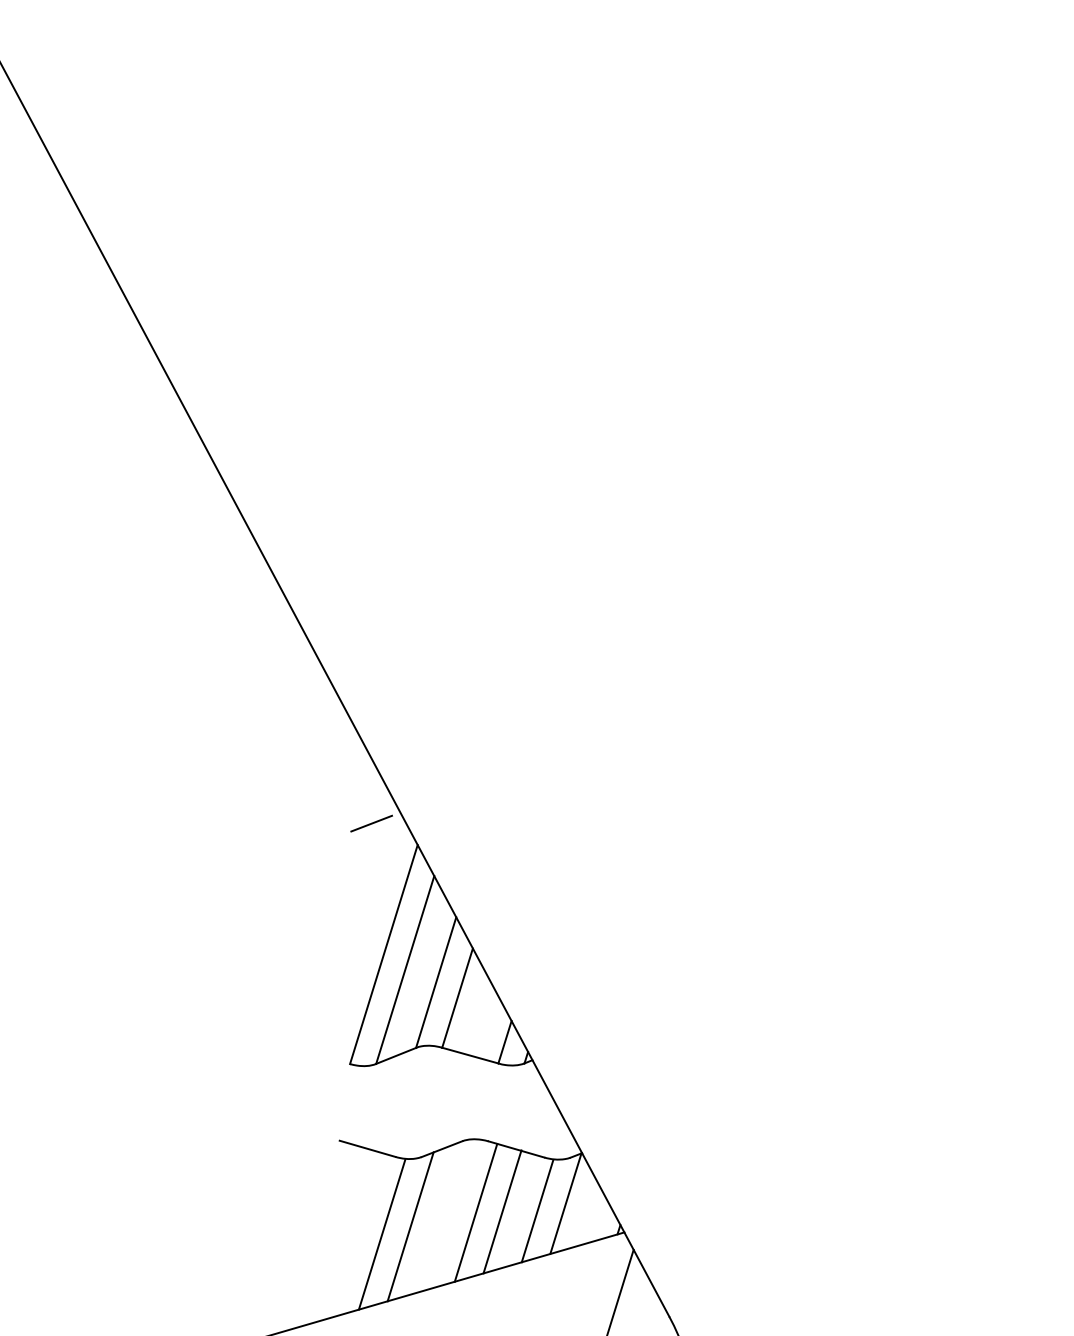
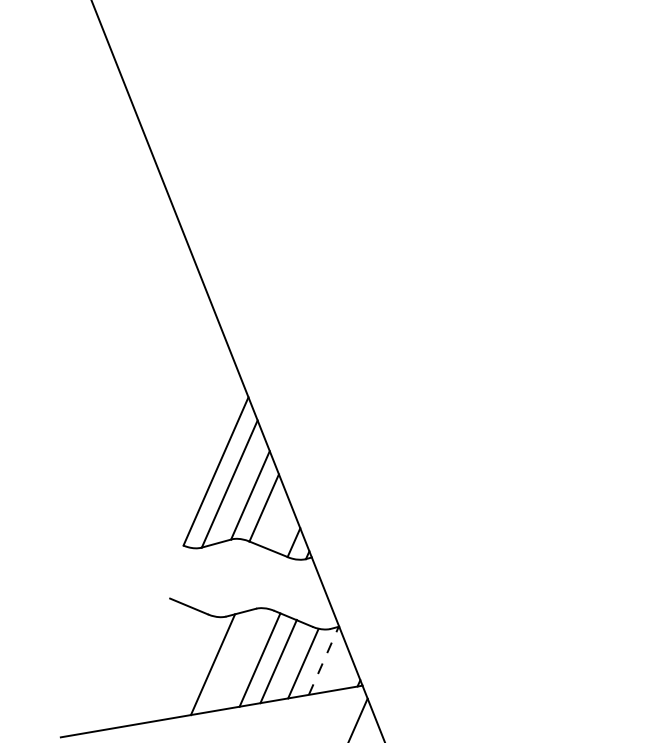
line: (371, 823) -> (217, 378), removed
line: (565, 1203) -> (323, 660), solid -> dashed
line: (381, 1234) -> (191, 667), removed

